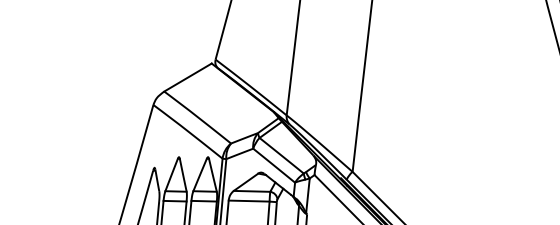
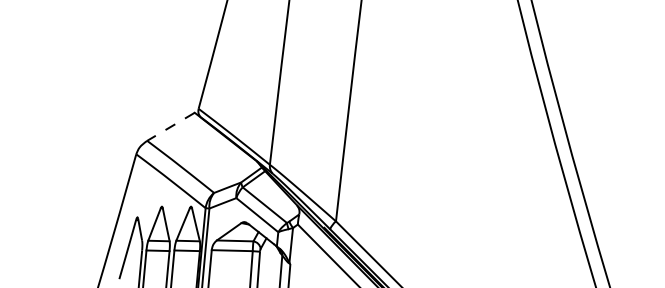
line: (187, 77) -> (170, 126), solid -> dashed

